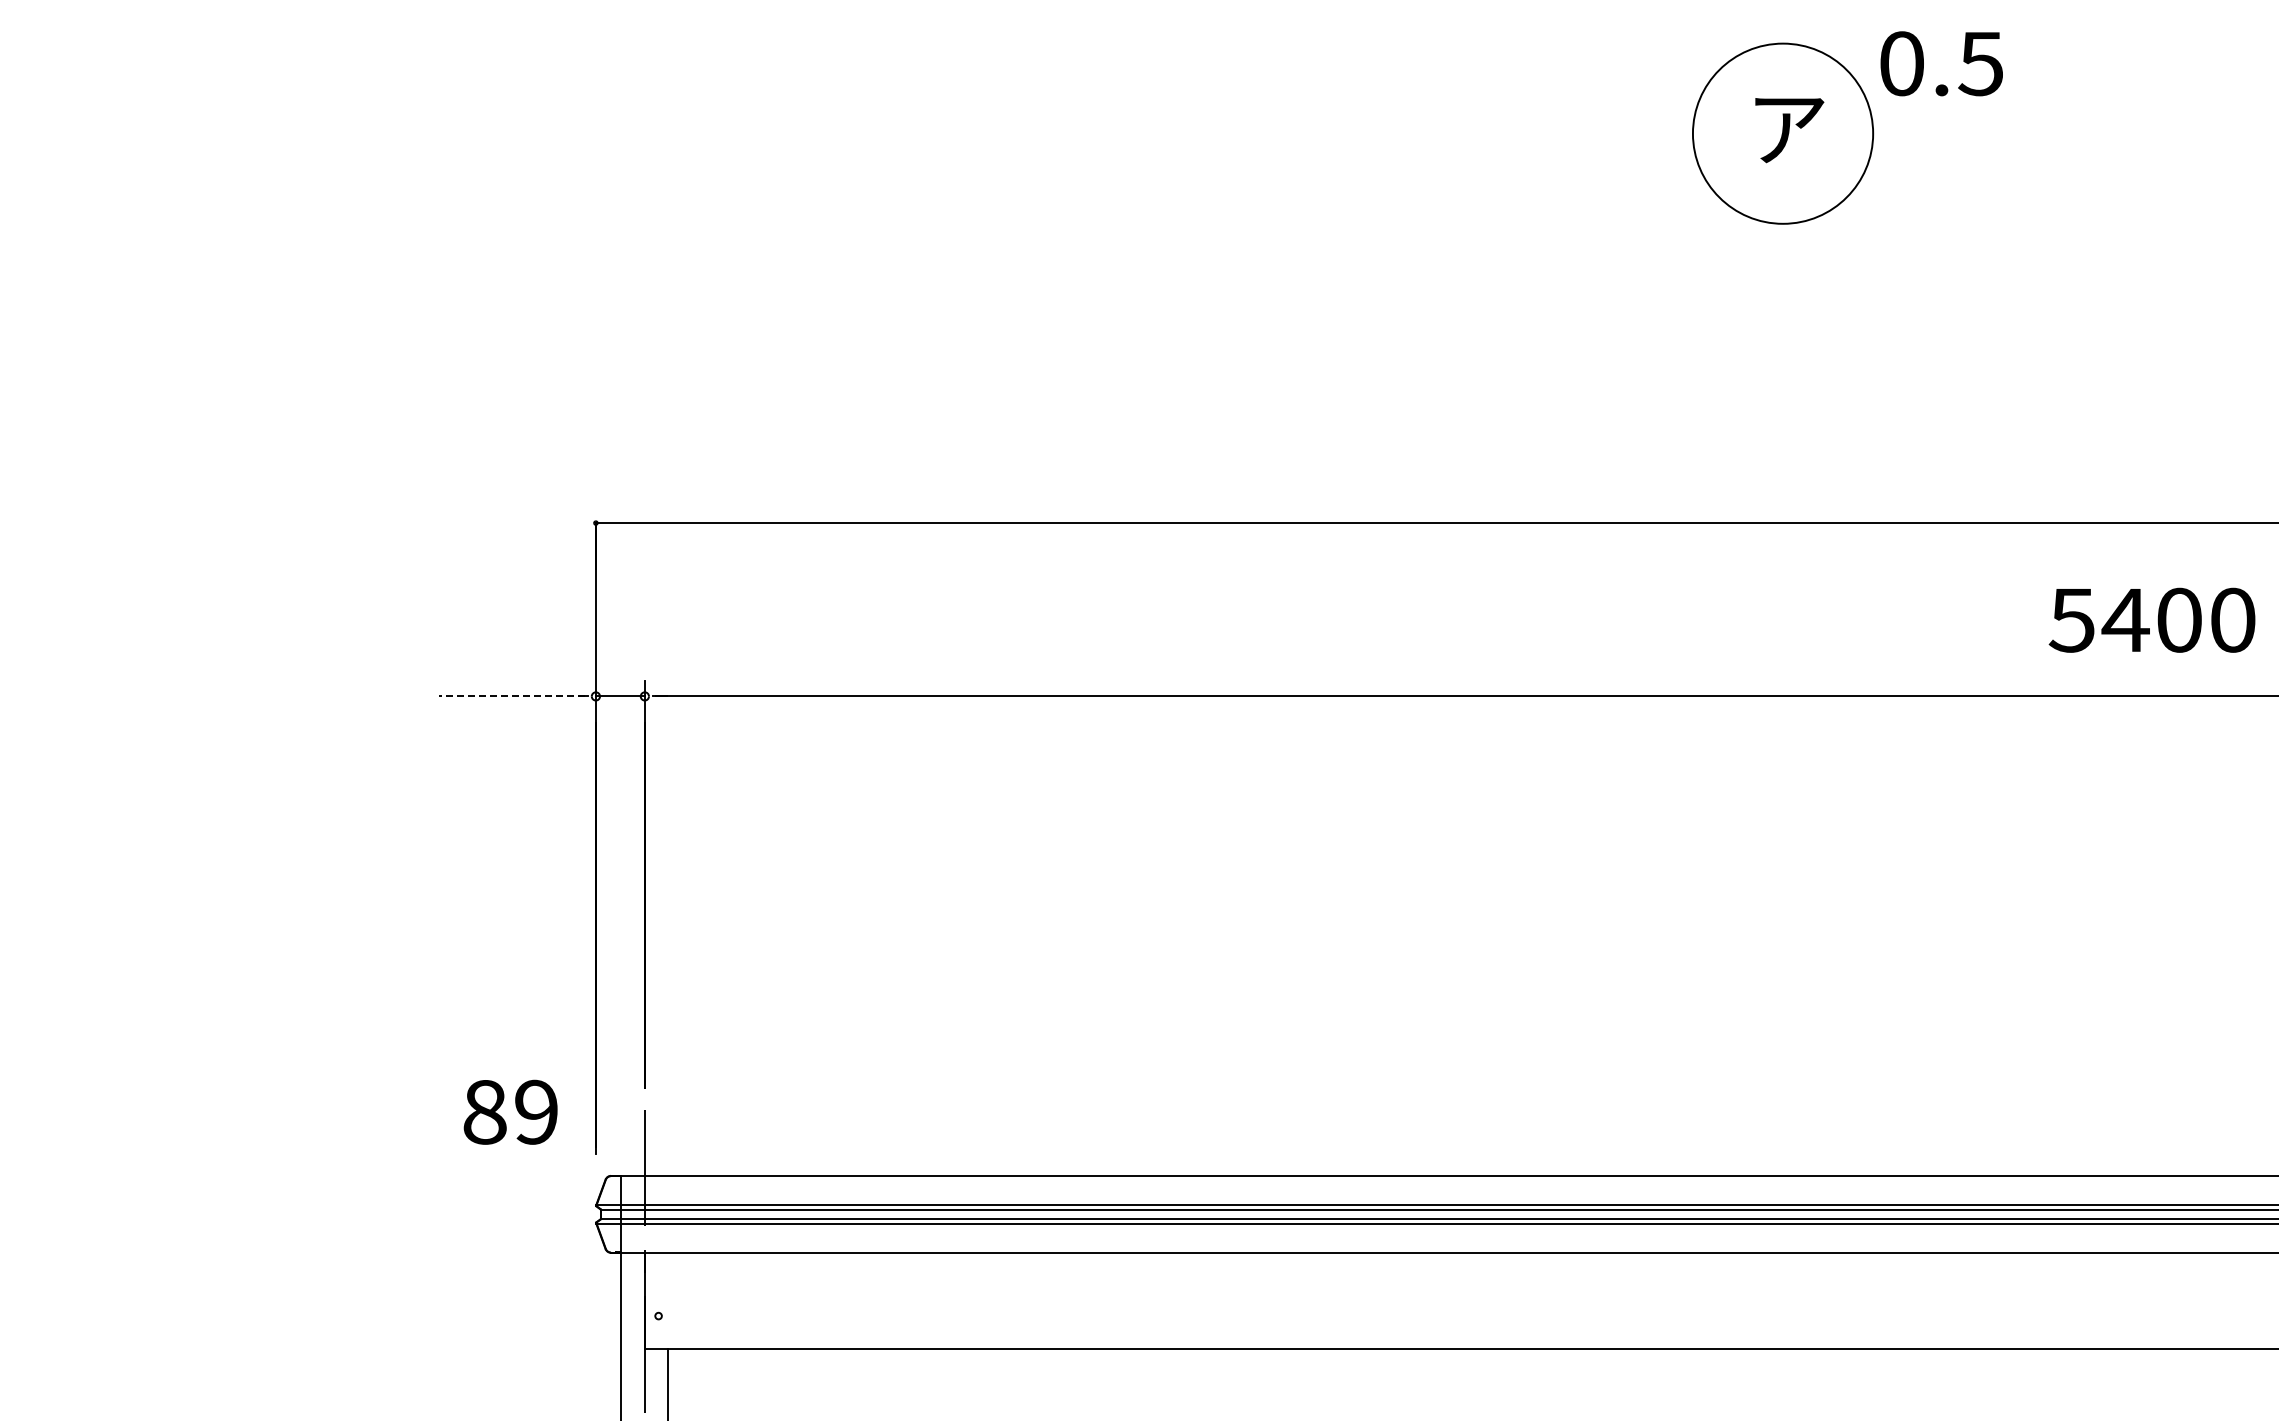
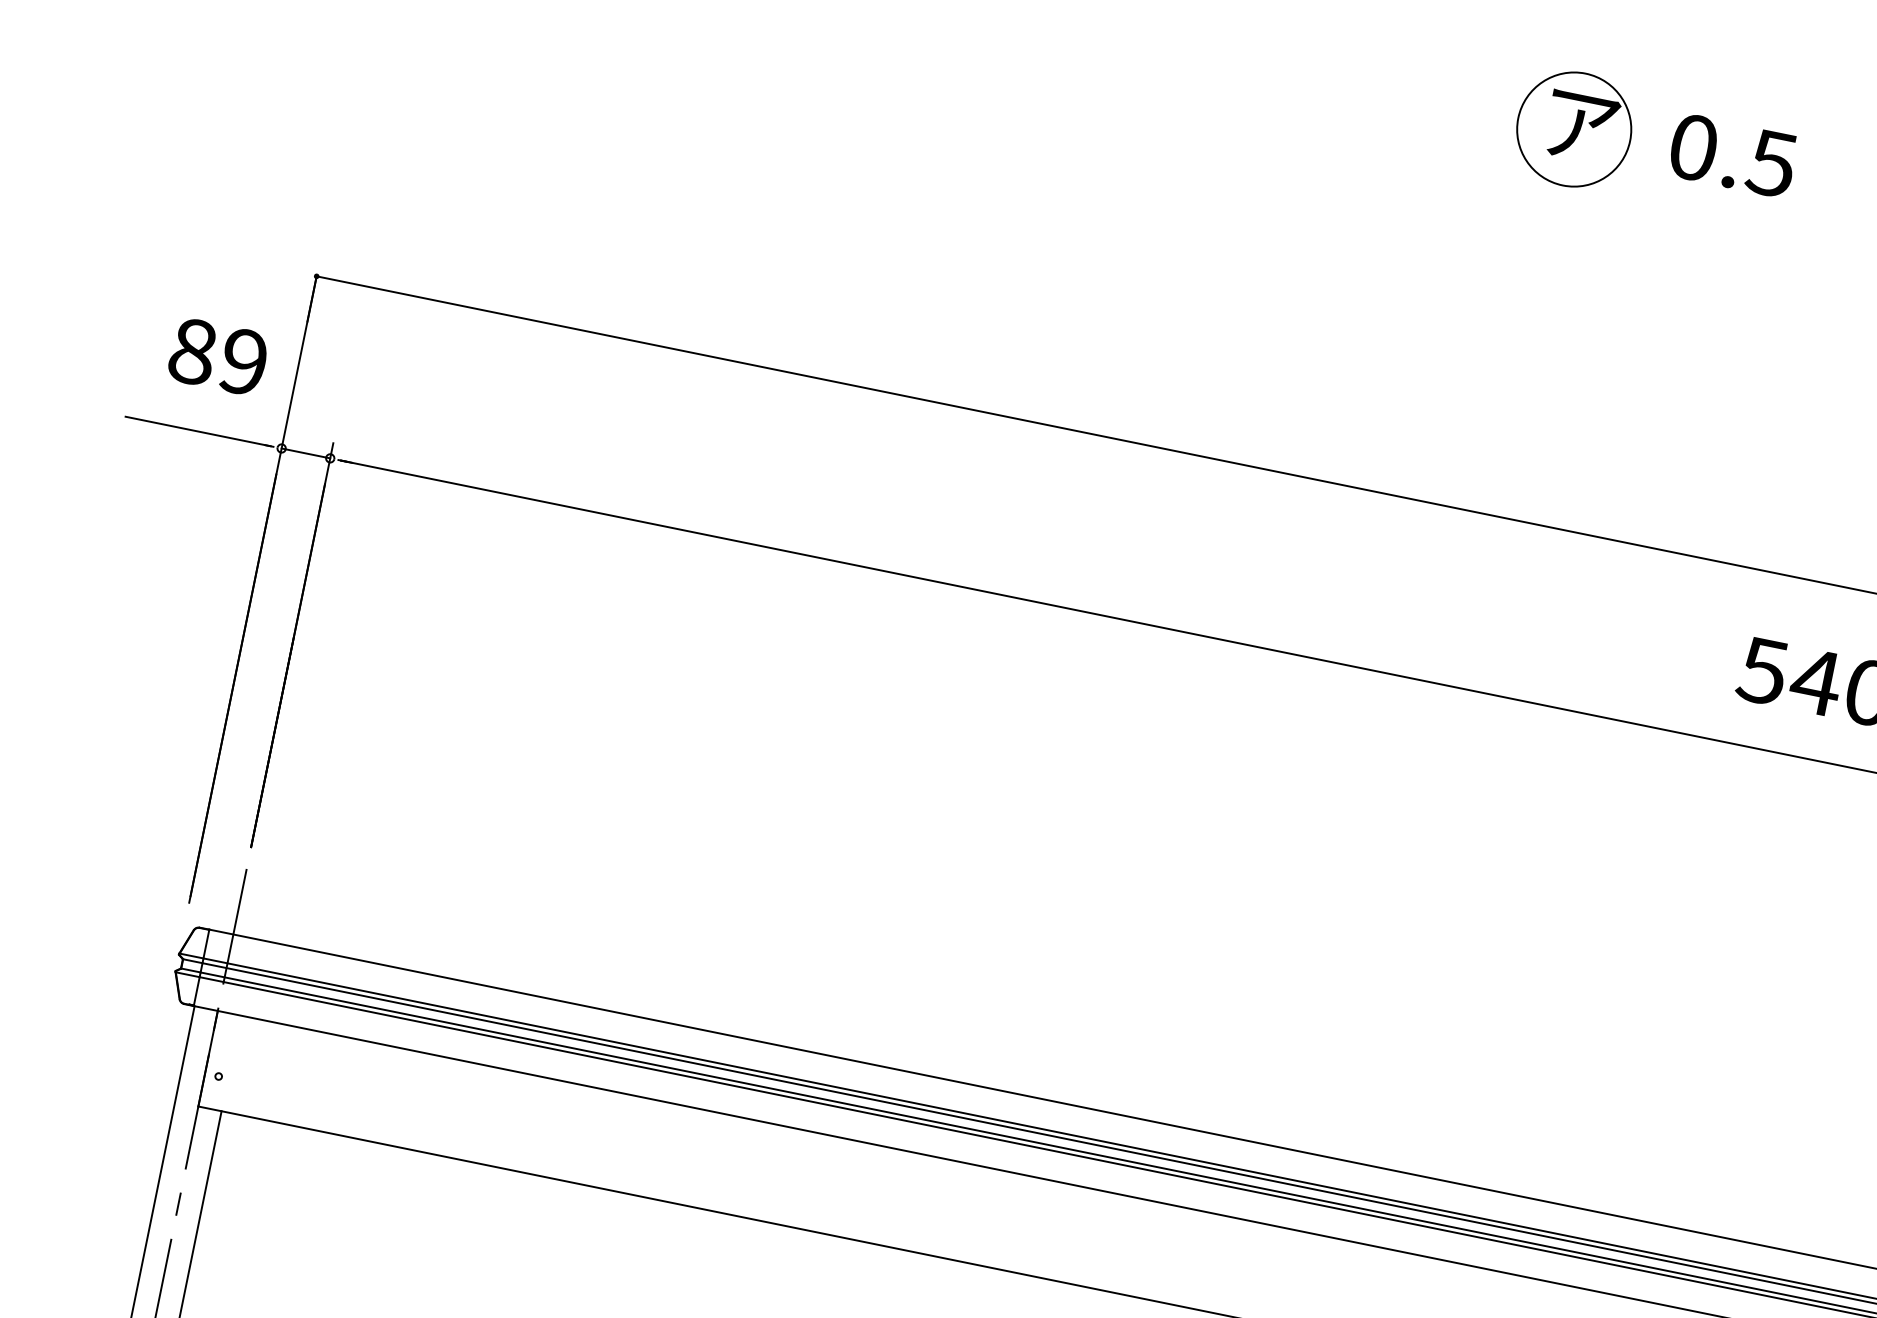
text: (1941, 63) -> (1732, 155), moved
circle: (1782, 133) -> (1573, 129), size x0.62
line: (511, 696) -> (197, 431), dashed -> solid
text: (510, 1111) -> (218, 356), moved

